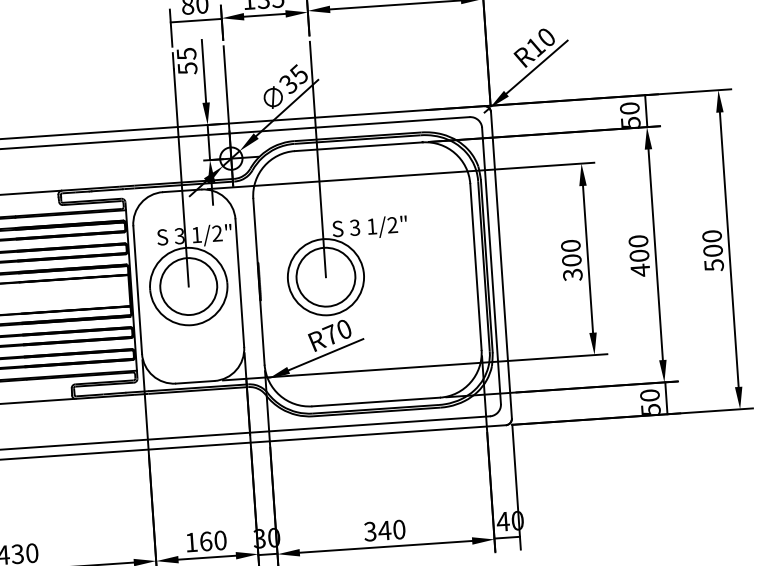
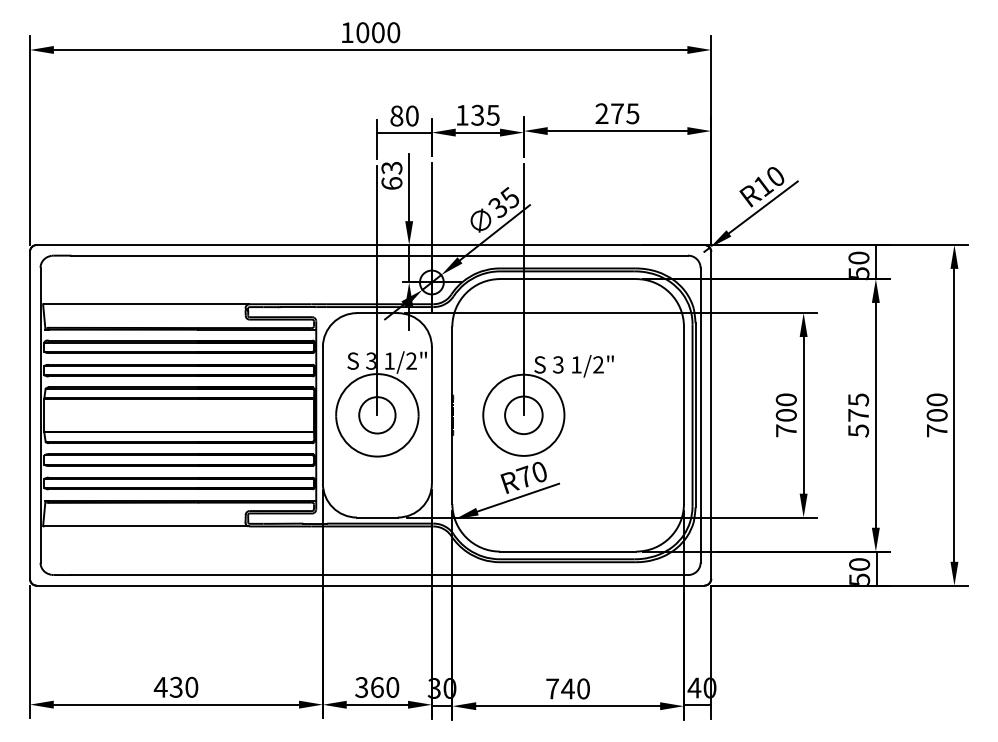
text: (186, 61) -> (391, 175), 55 -> 63
text: (639, 255) -> (858, 415), 400 -> 575
text: (714, 265) -> (937, 430), 500 -> 700
text: (572, 274) -> (785, 430), 300 -> 700
circle: (325, 277) -> (523, 415), size x0.6
circle: (188, 286) -> (377, 415), size x0.6
text: (370, 531) -> (552, 688), 340 -> 740
text: (191, 542) -> (361, 687), 160 -> 360

